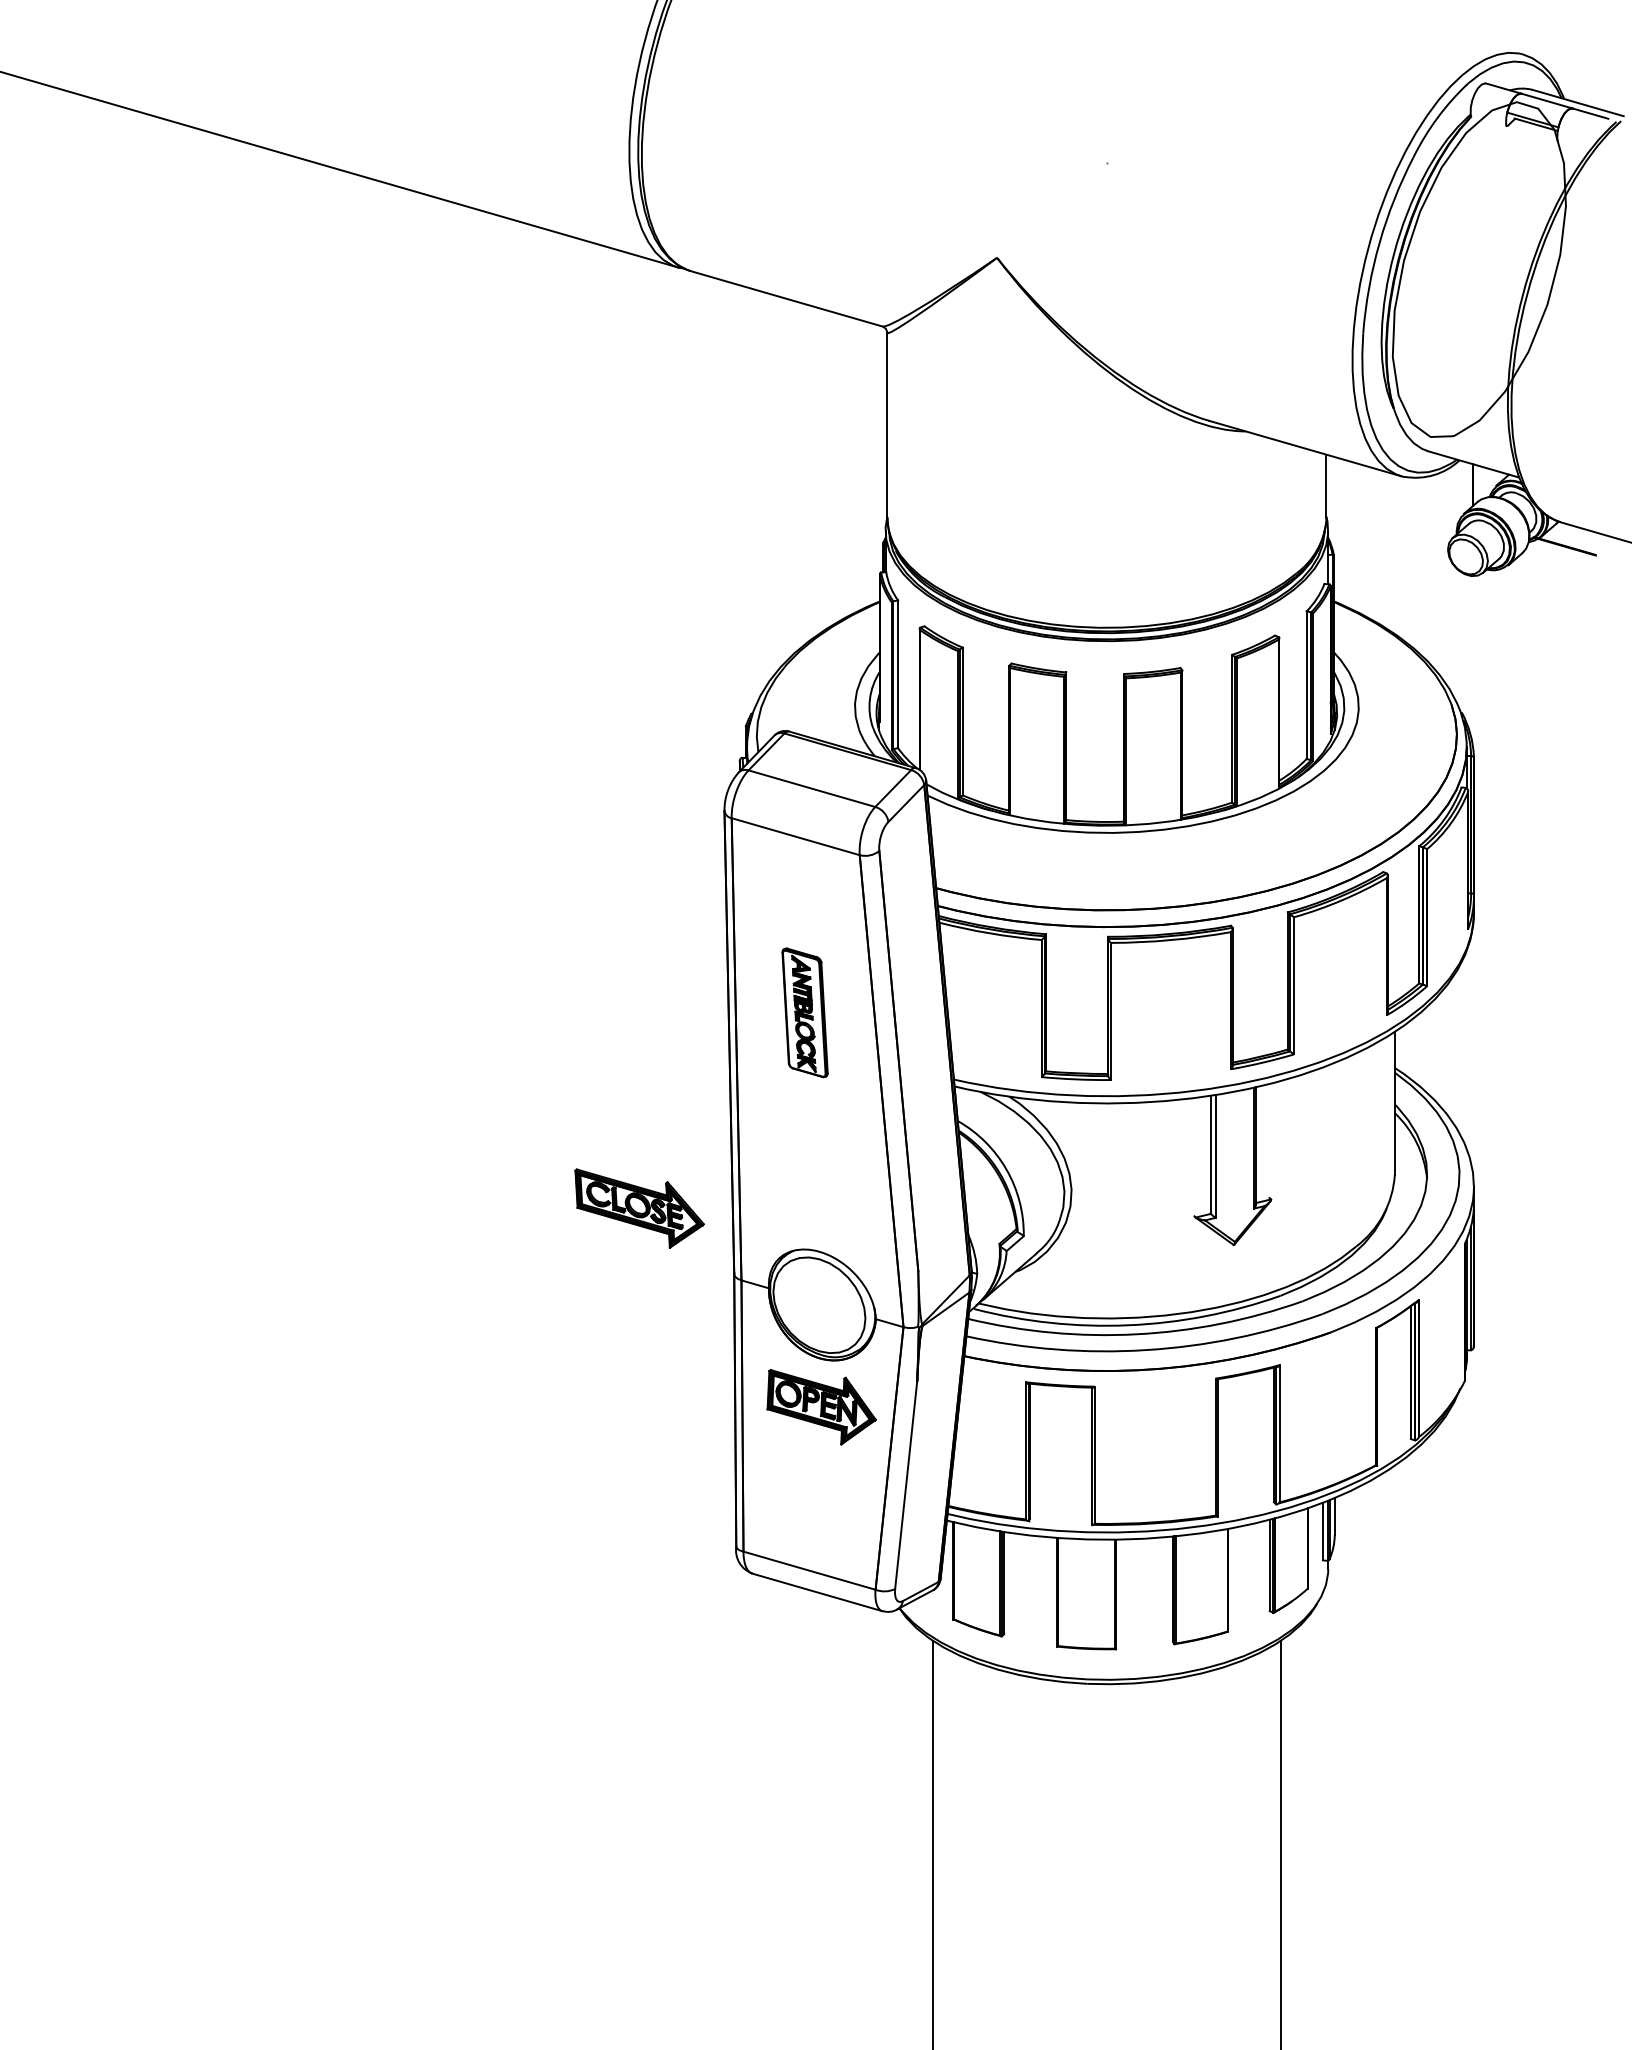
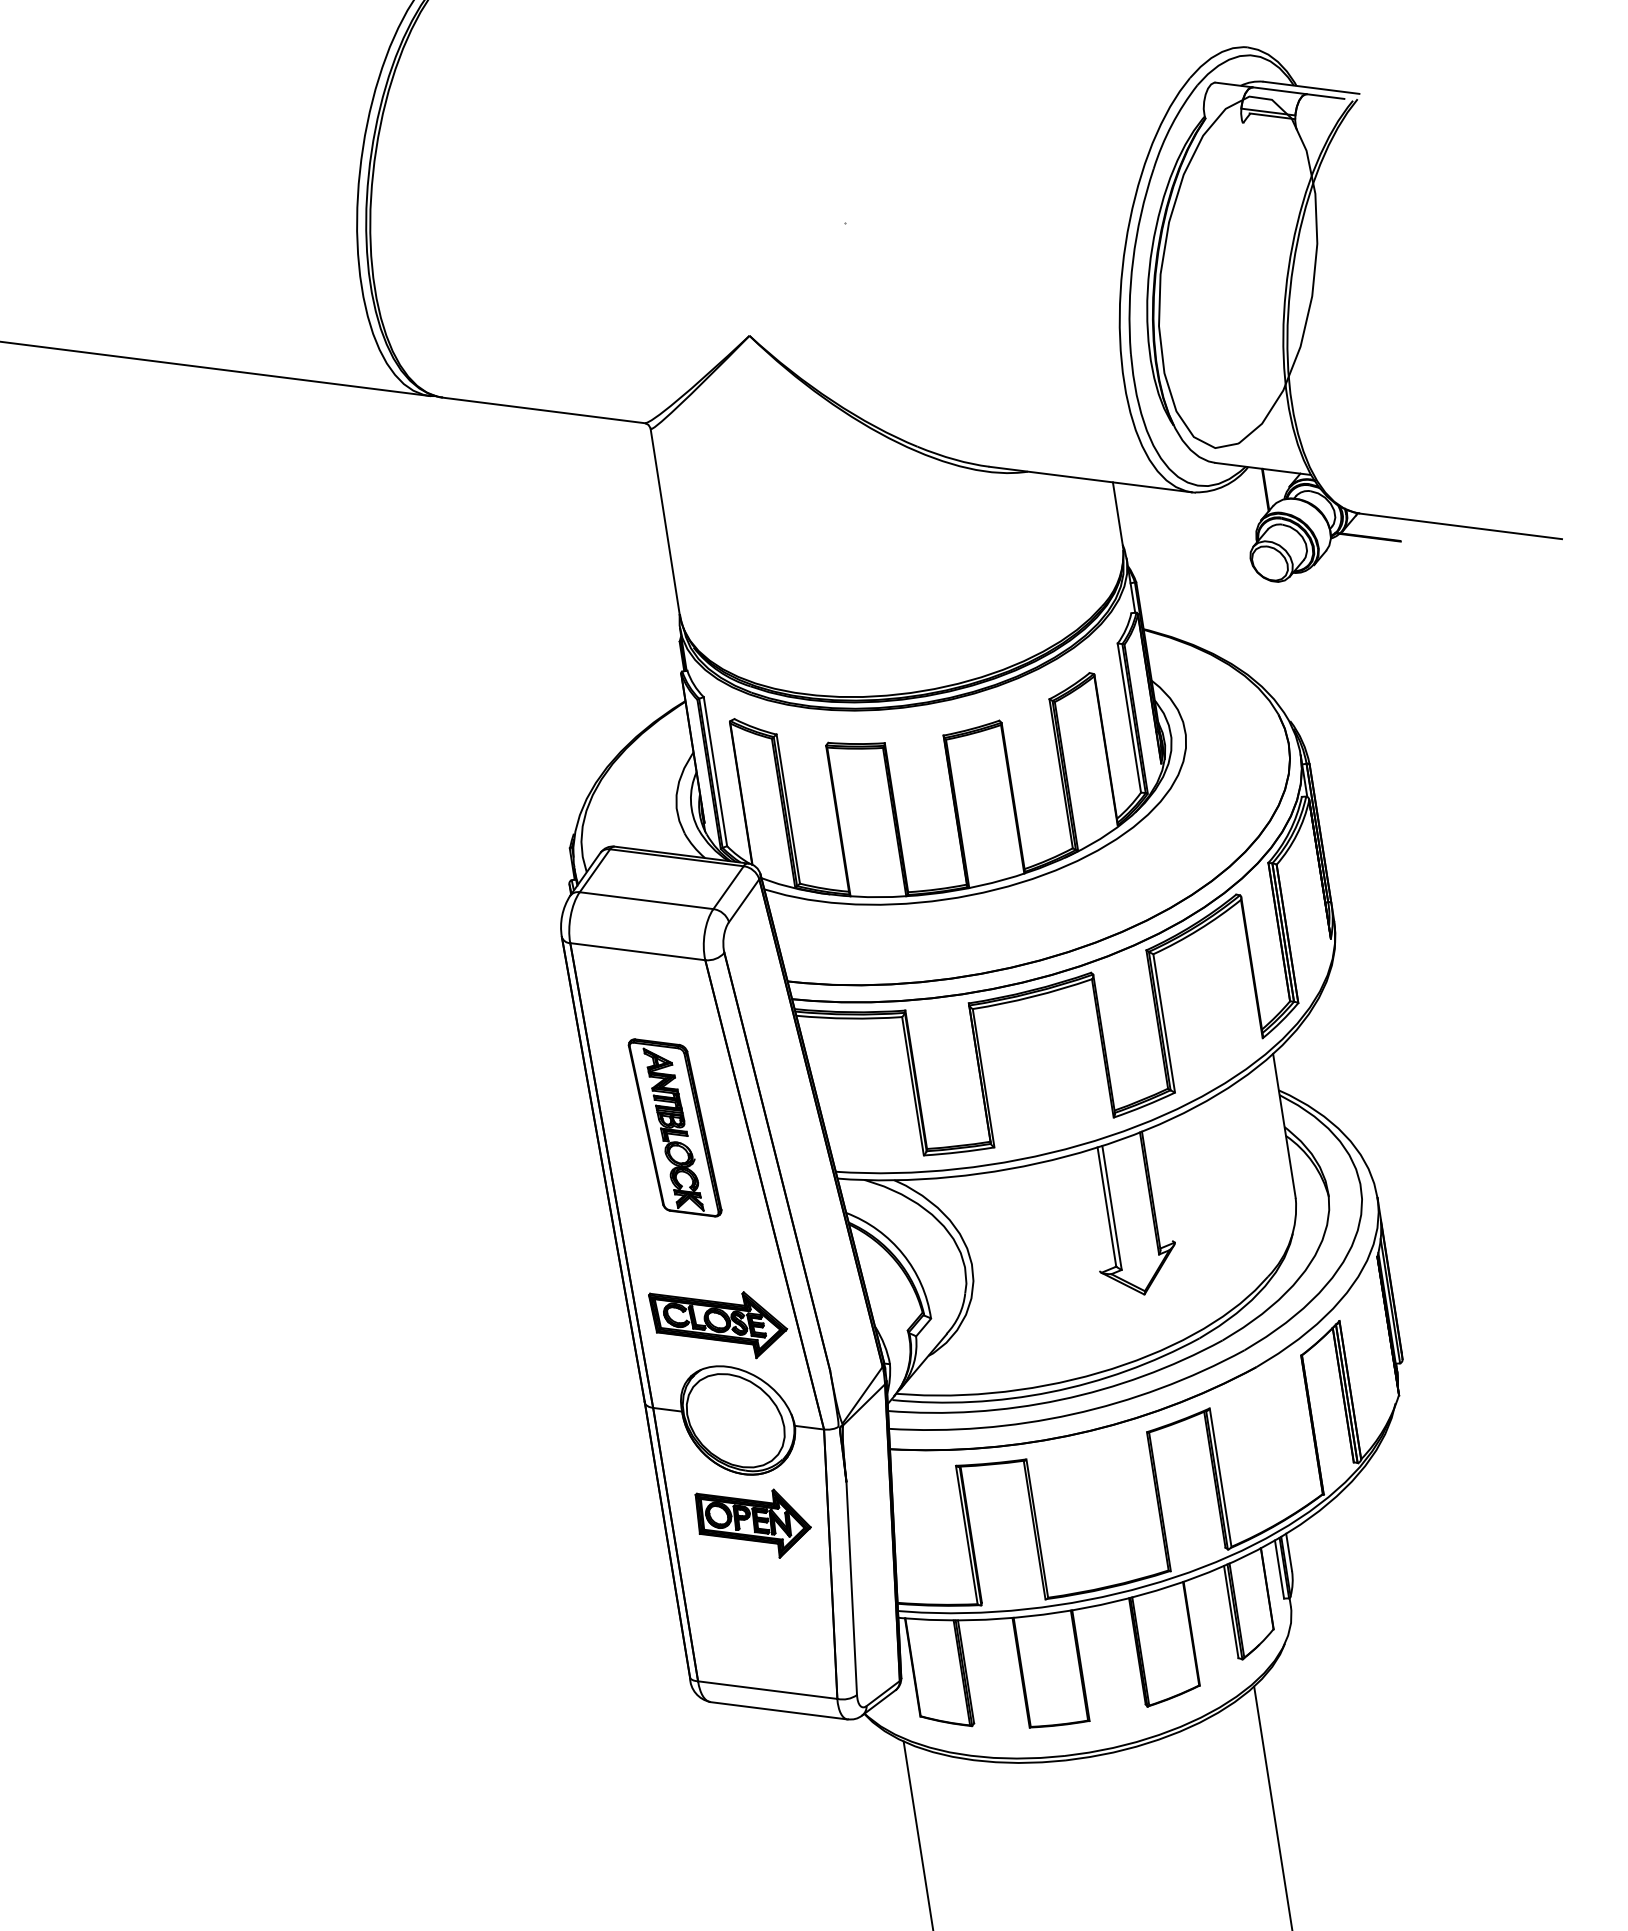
part: (804, 1012) -> (674, 1127), size x1.43
part: (639, 1208) -> (719, 1323), moved

